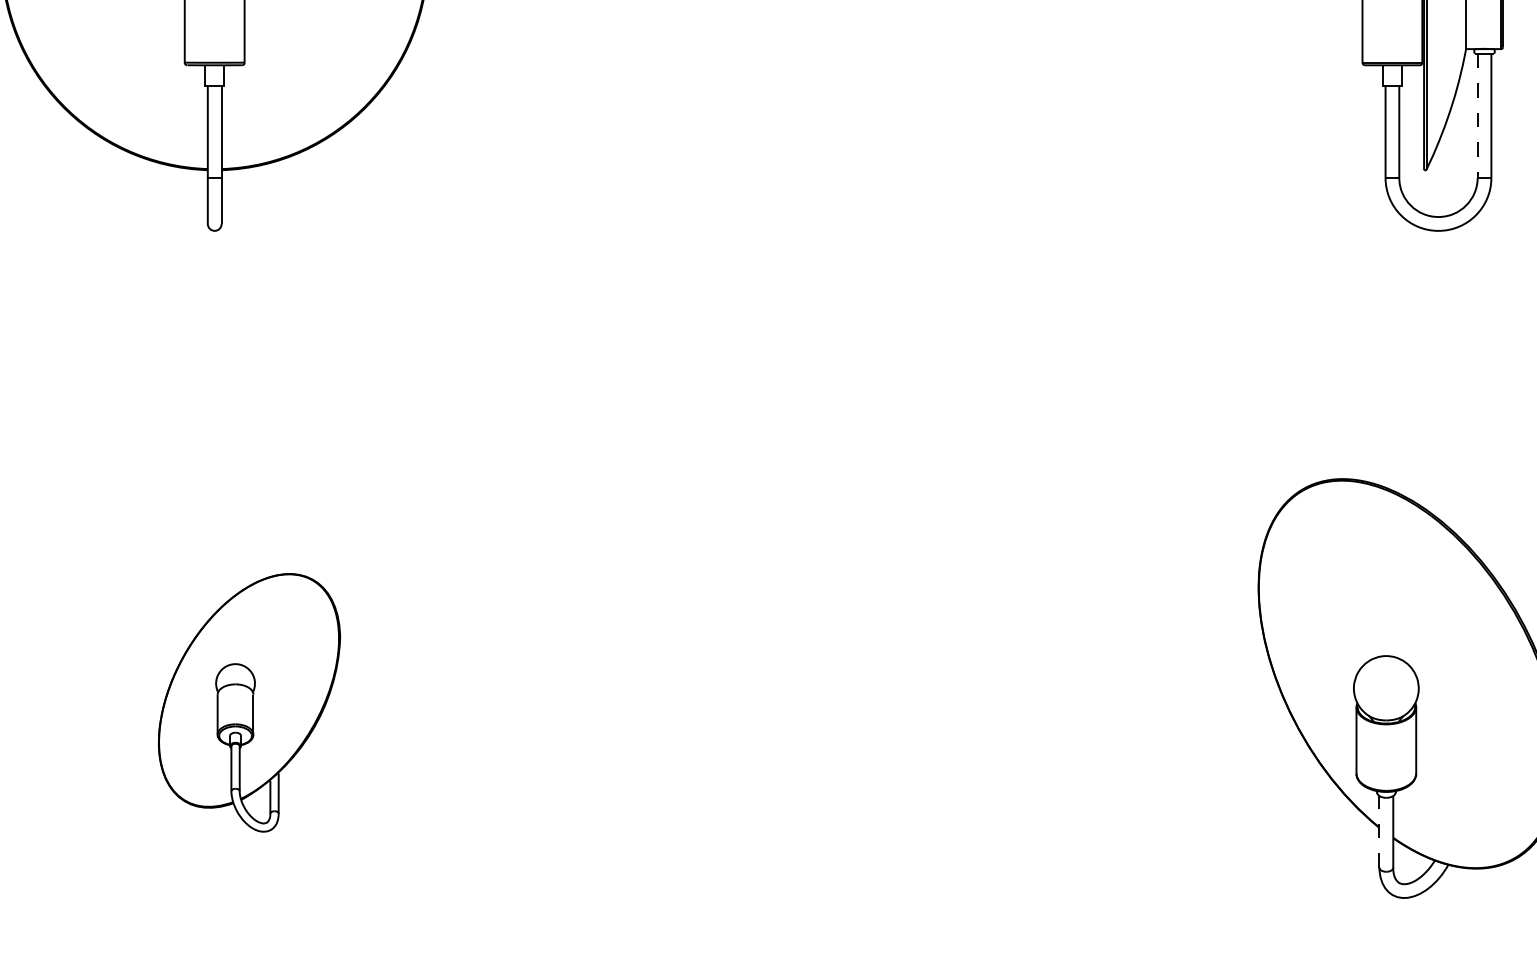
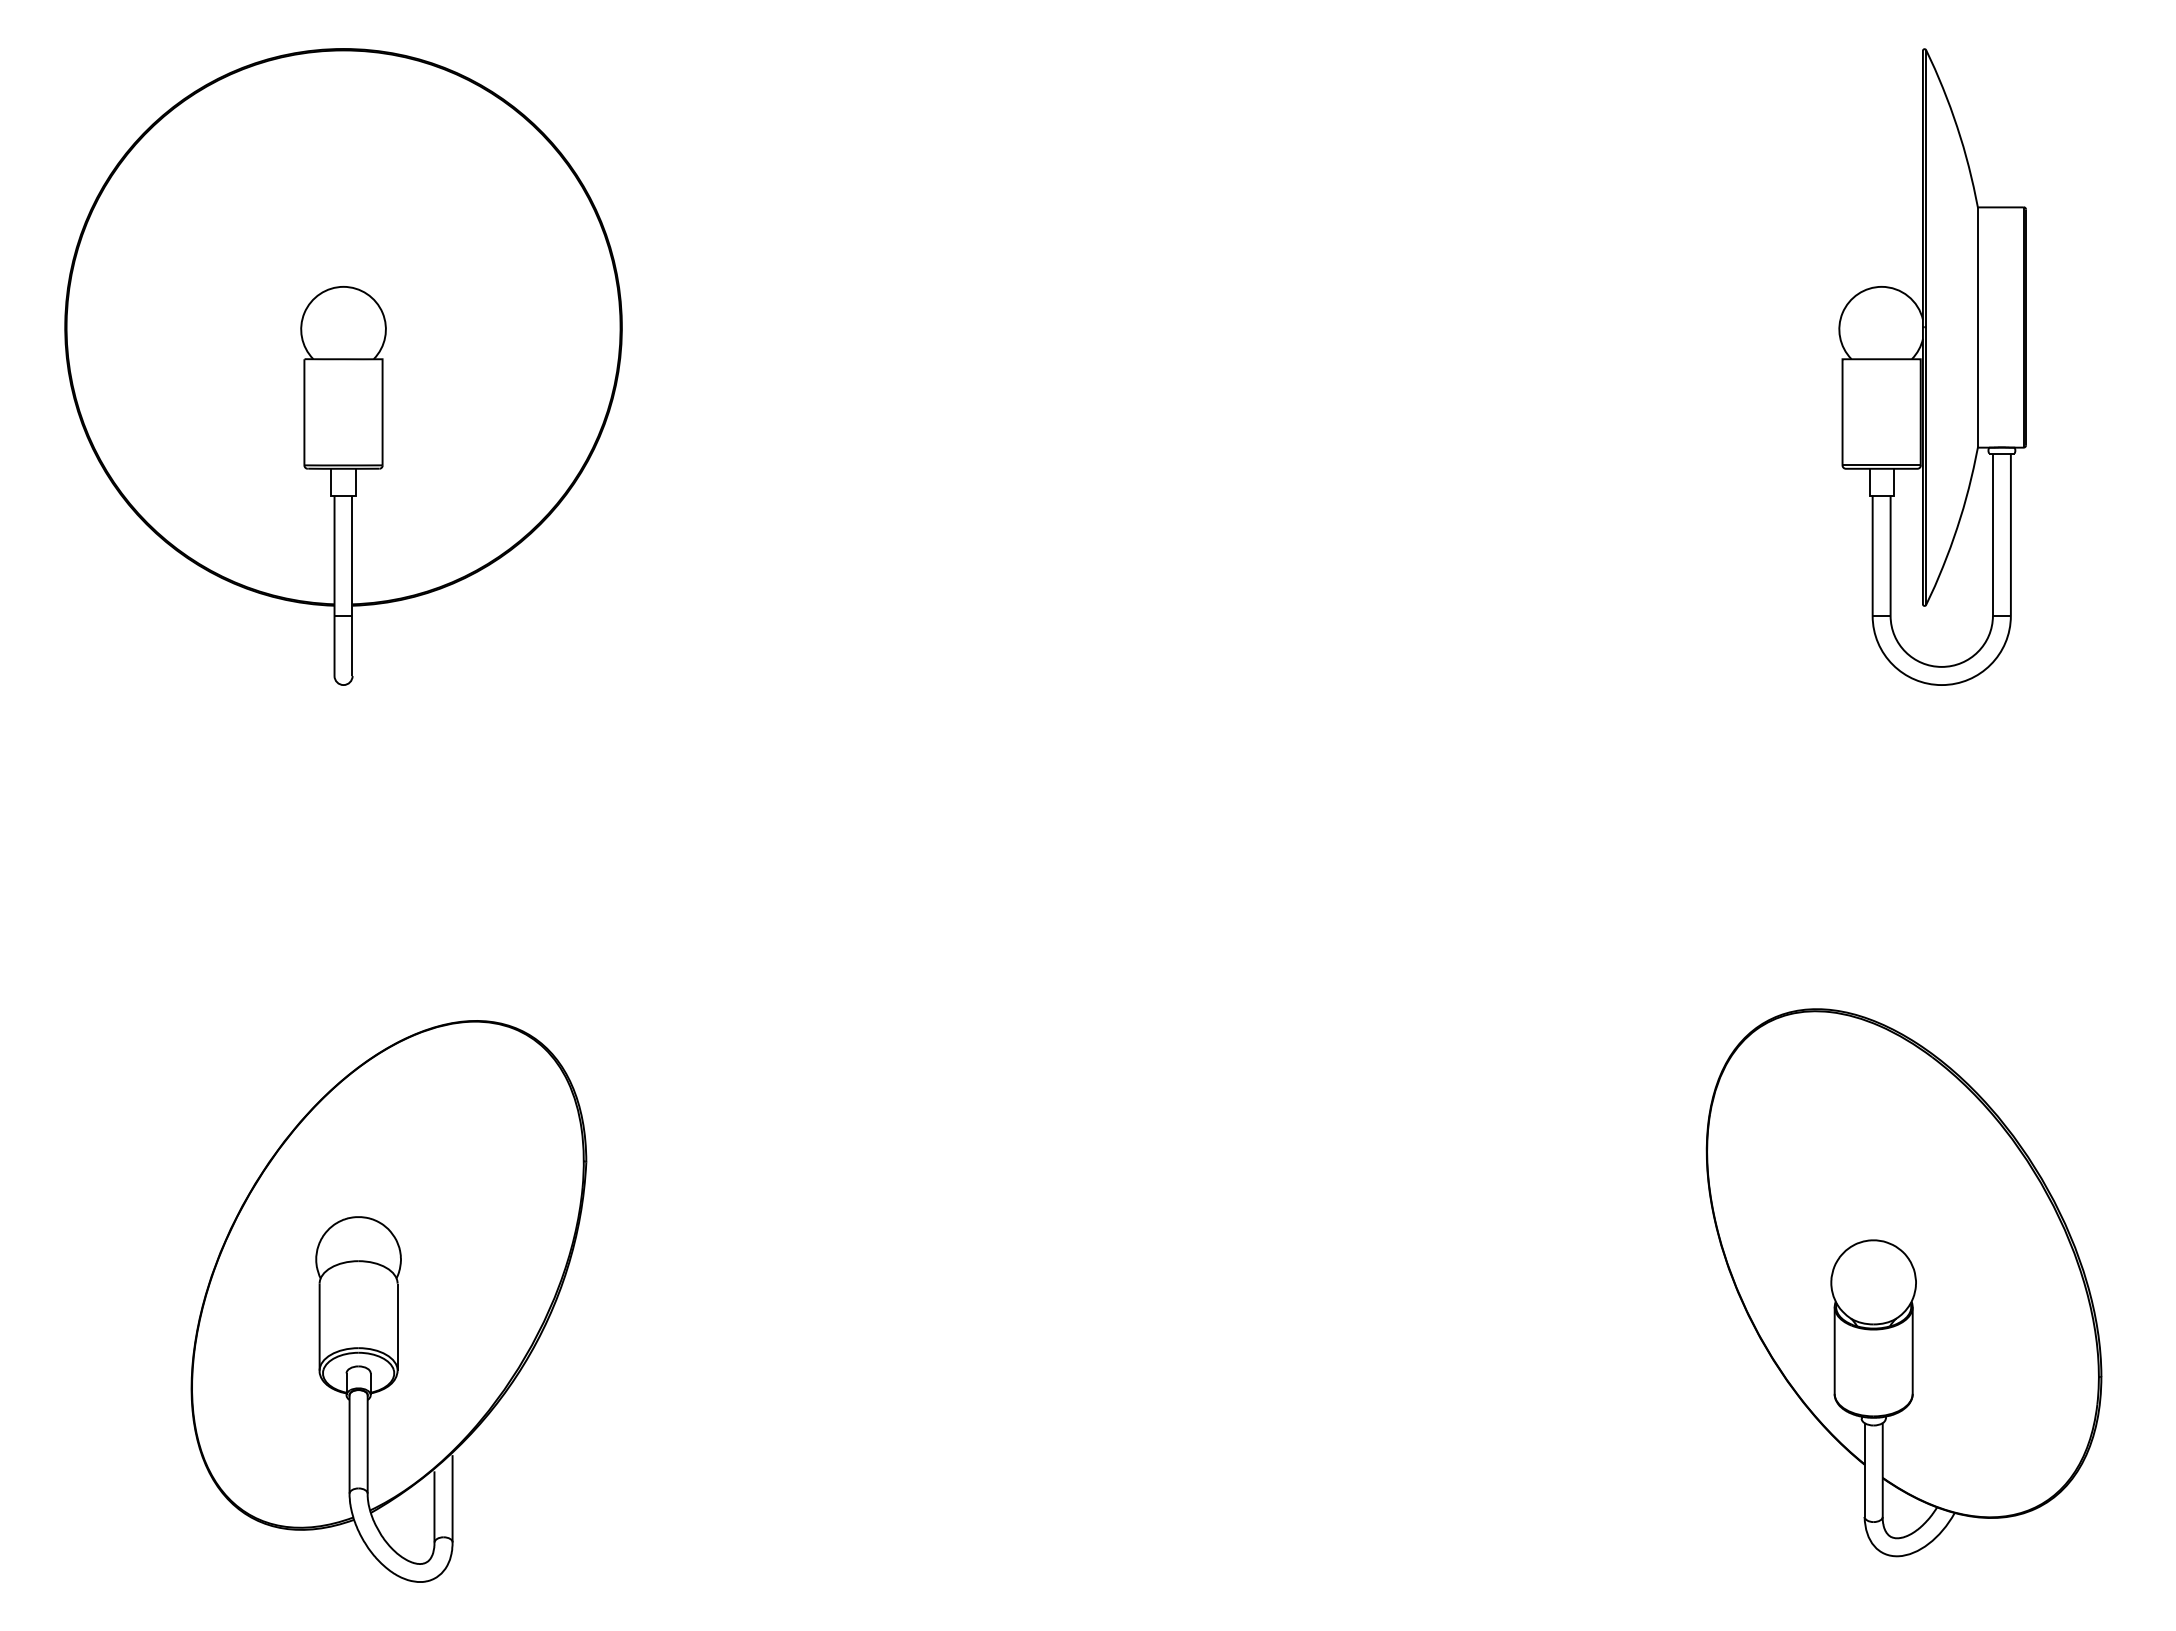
line: (1477, 116) -> (1992, 535), dashed -> solid
part: (249, 702) -> (388, 1301), size x1.67
line: (1379, 832) -> (1864, 1470), dashed -> solid

